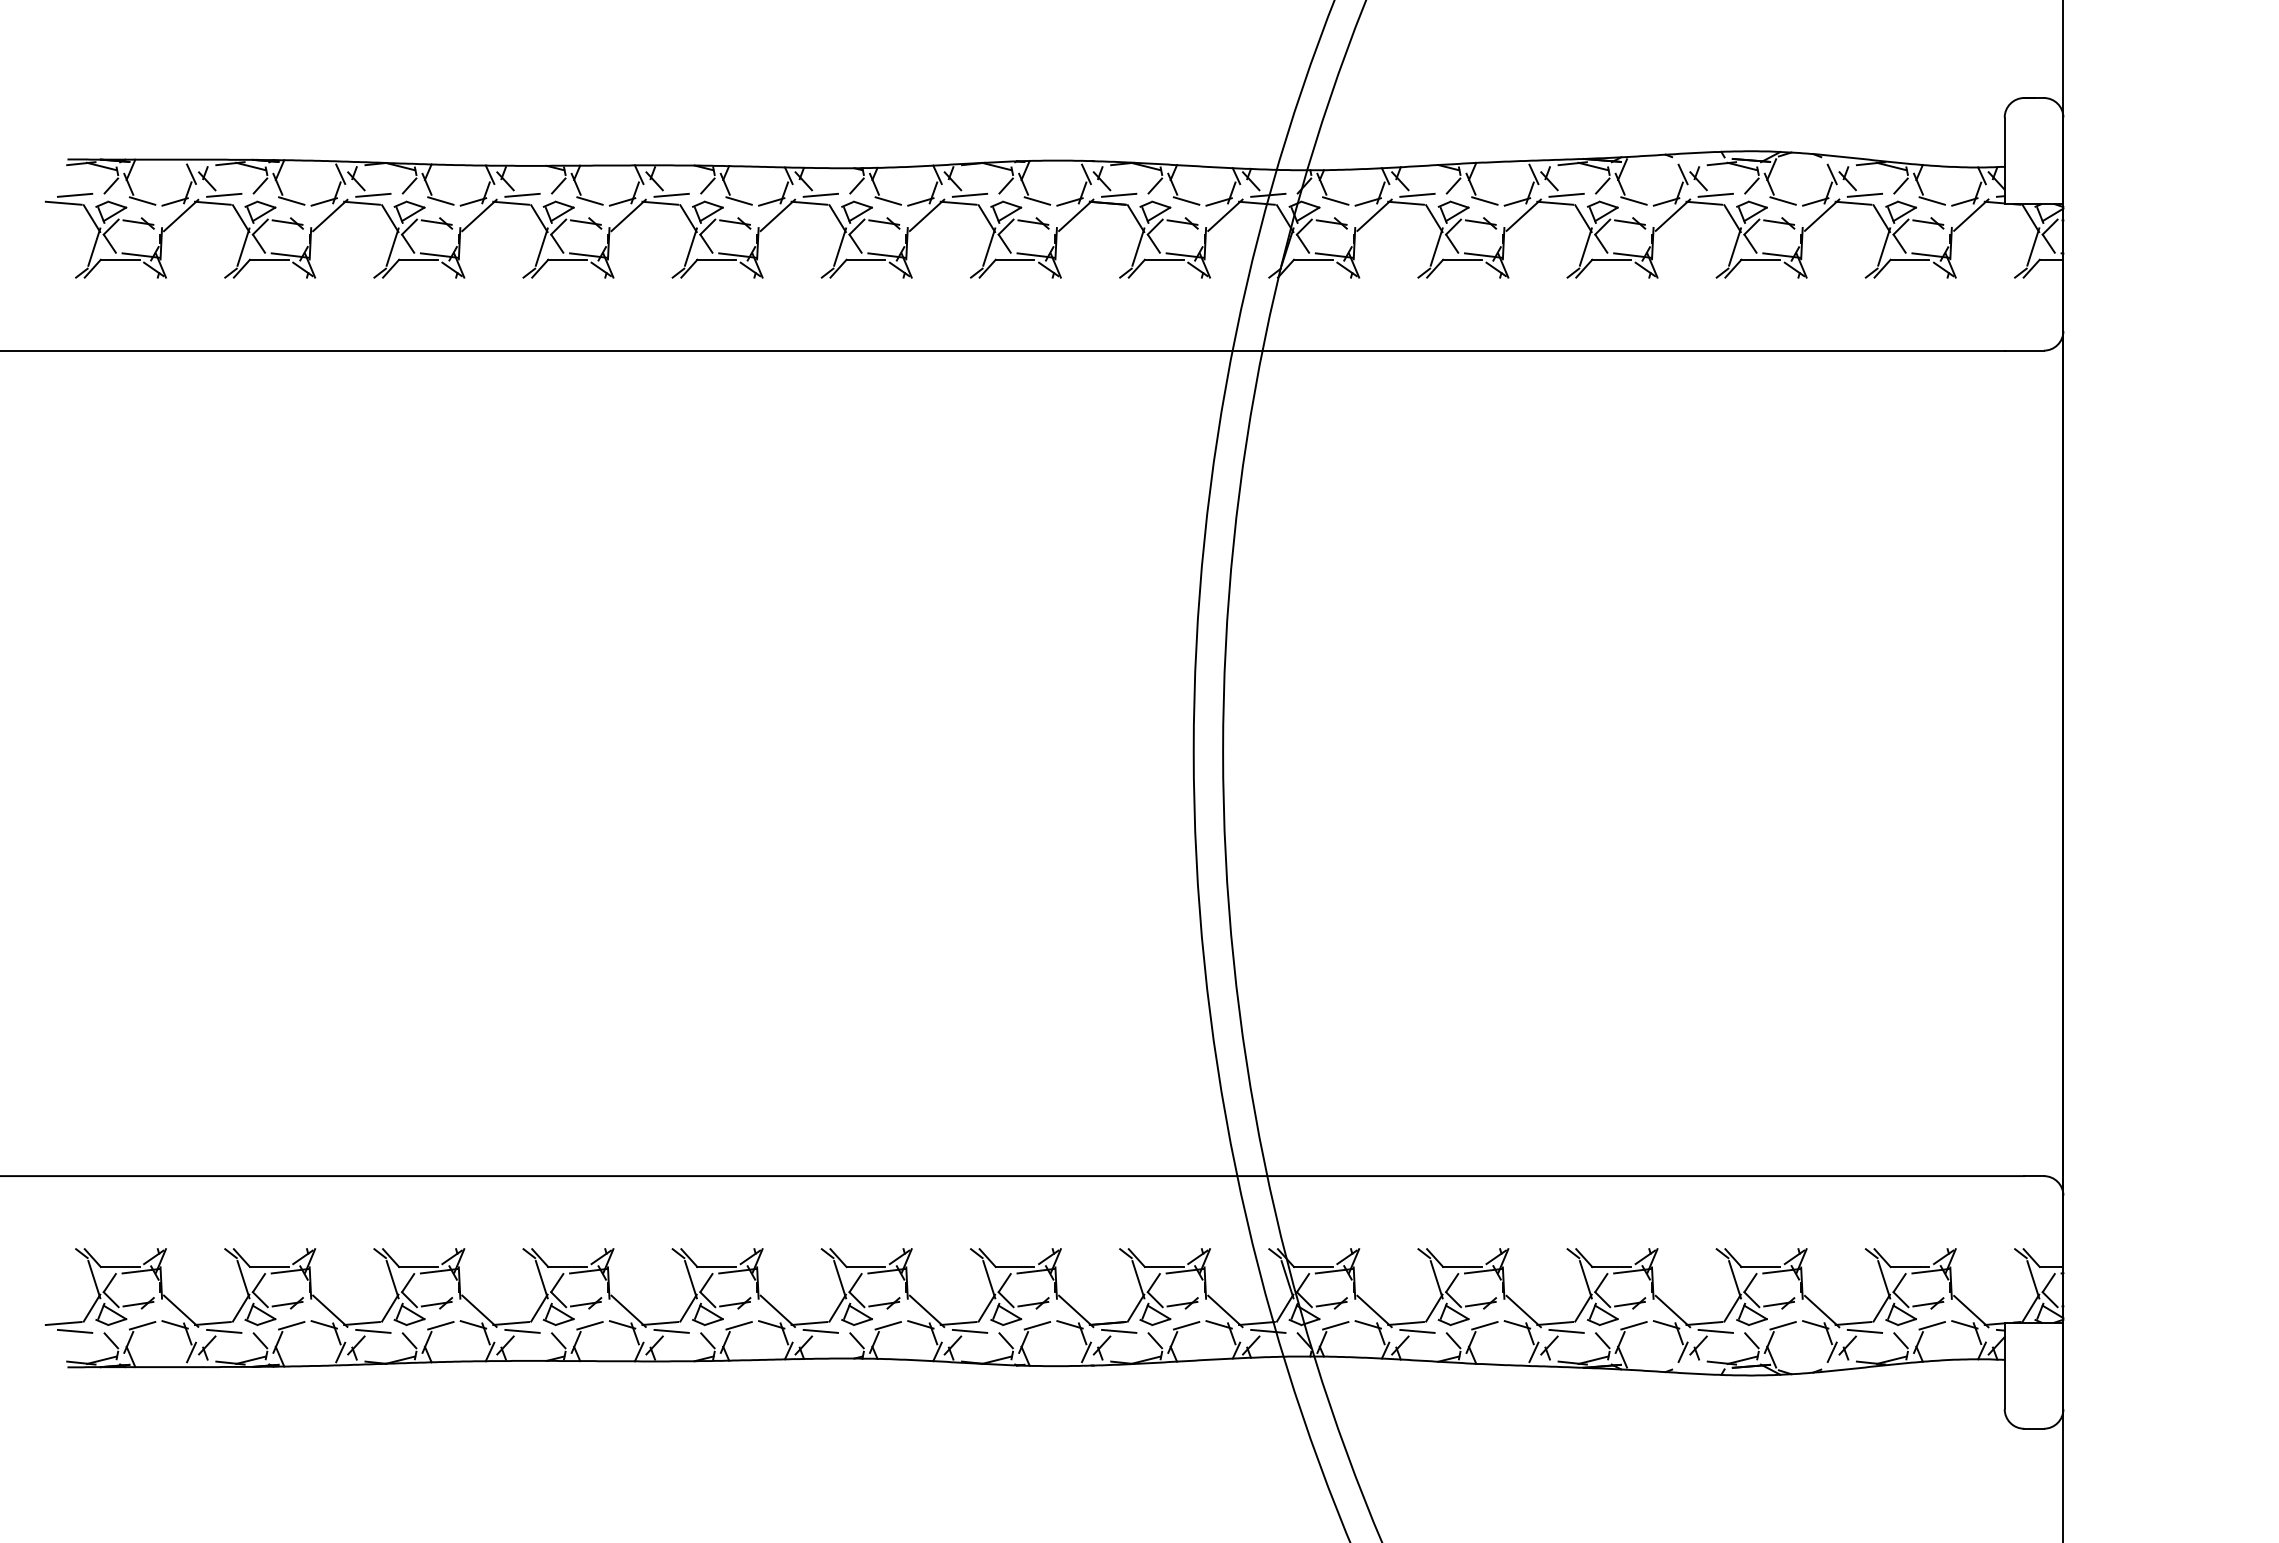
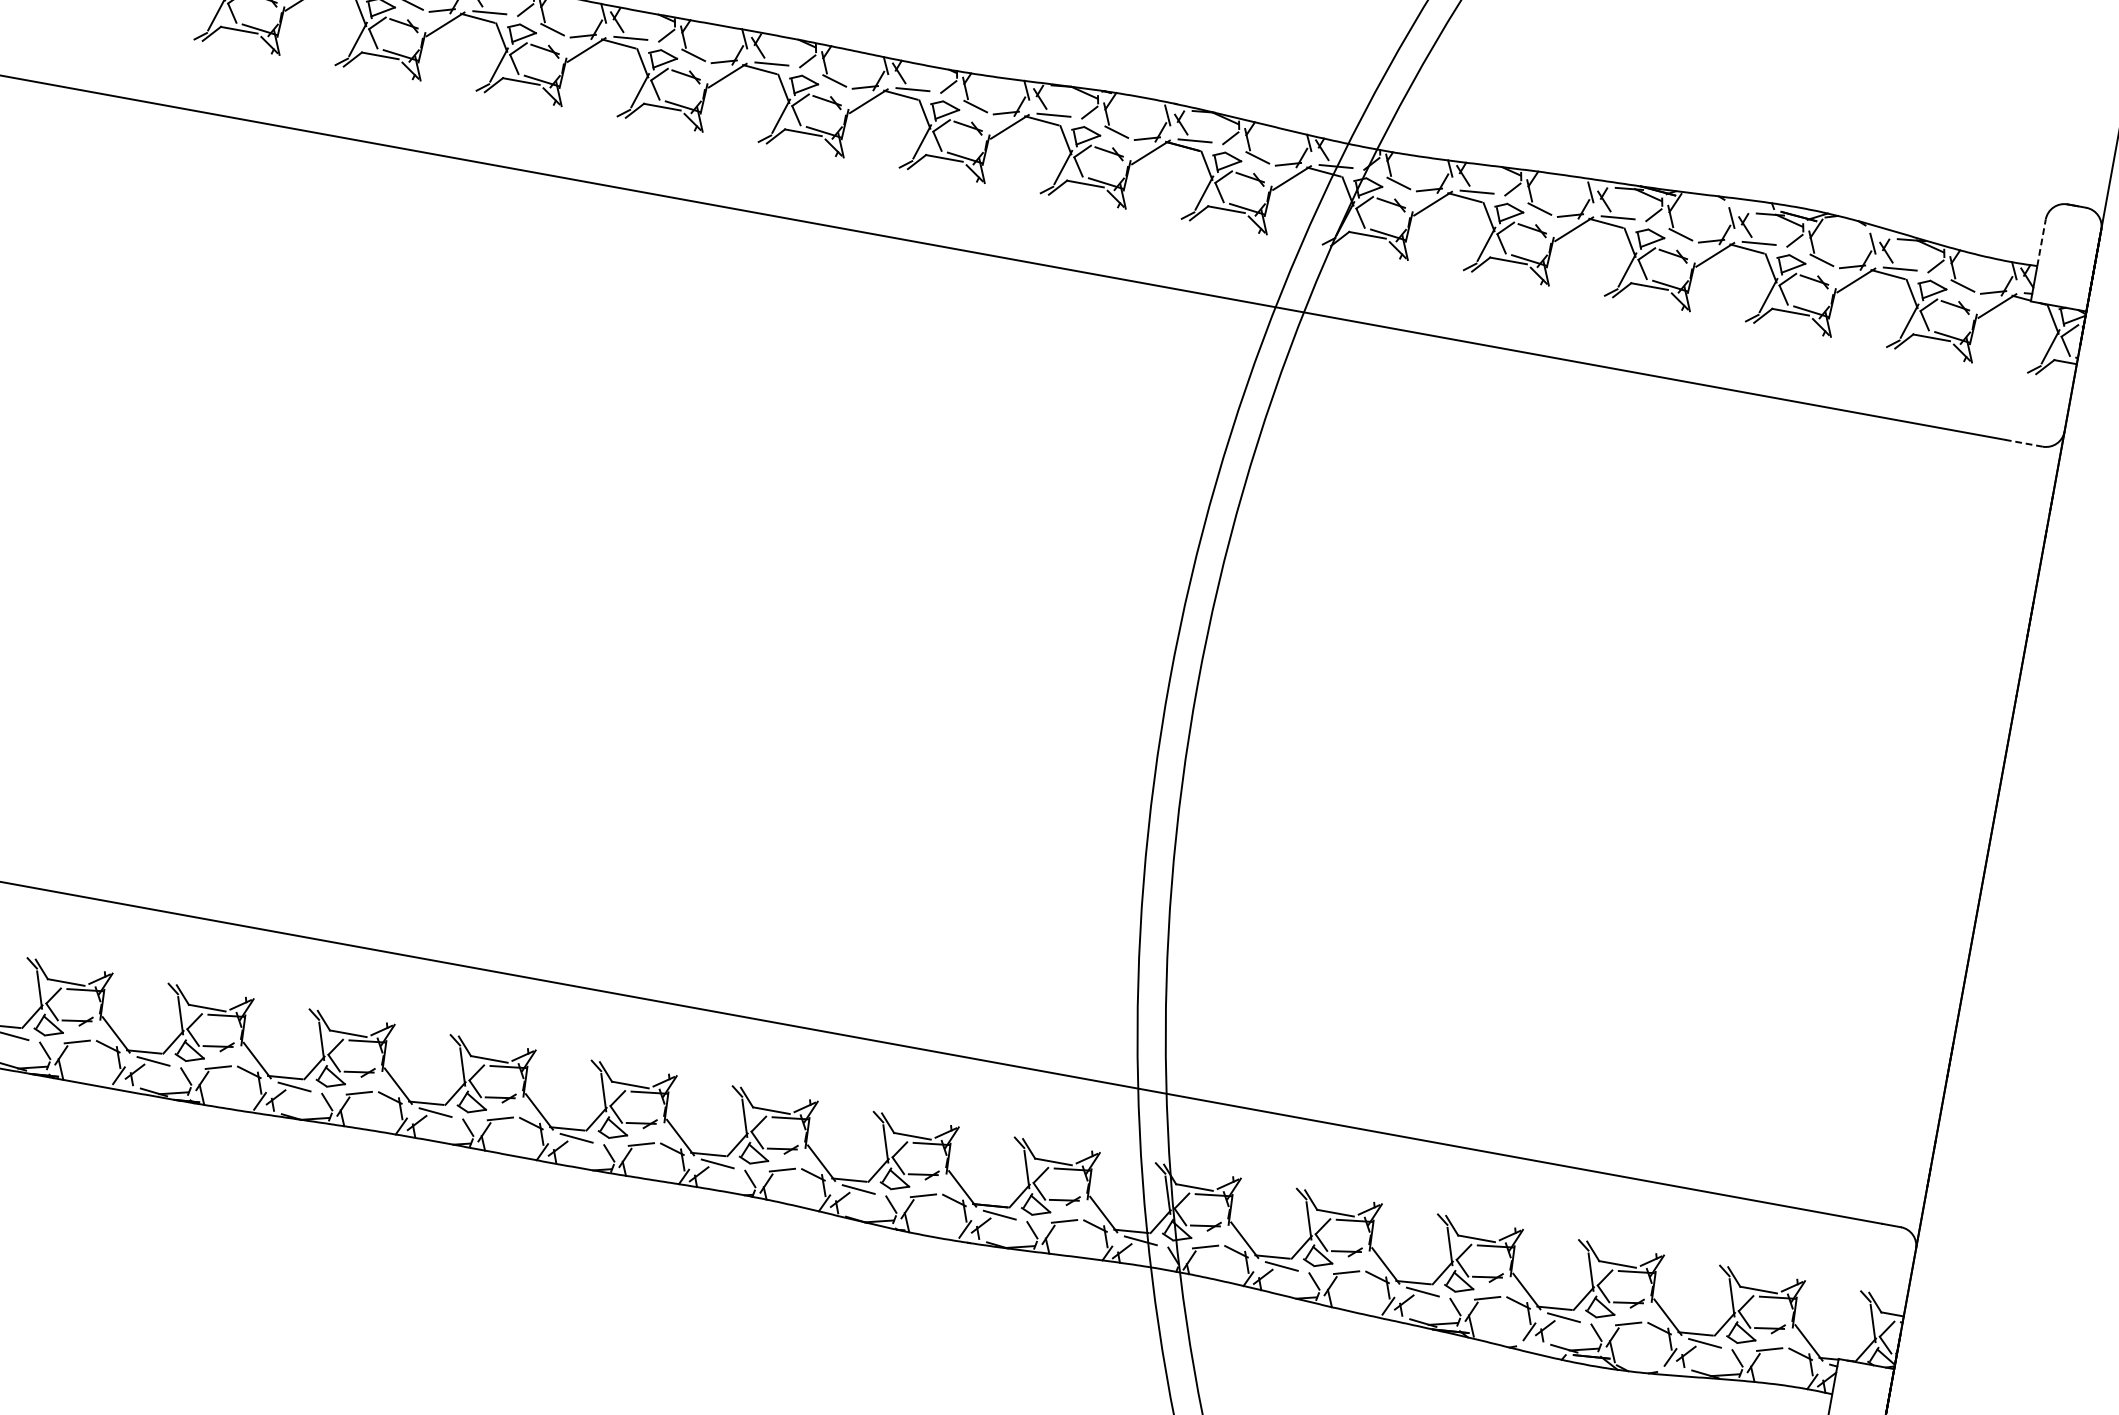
line: (2004, 142) -> (2041, 243), solid -> dashed
line: (2024, 350) -> (2024, 443), solid -> dashed

